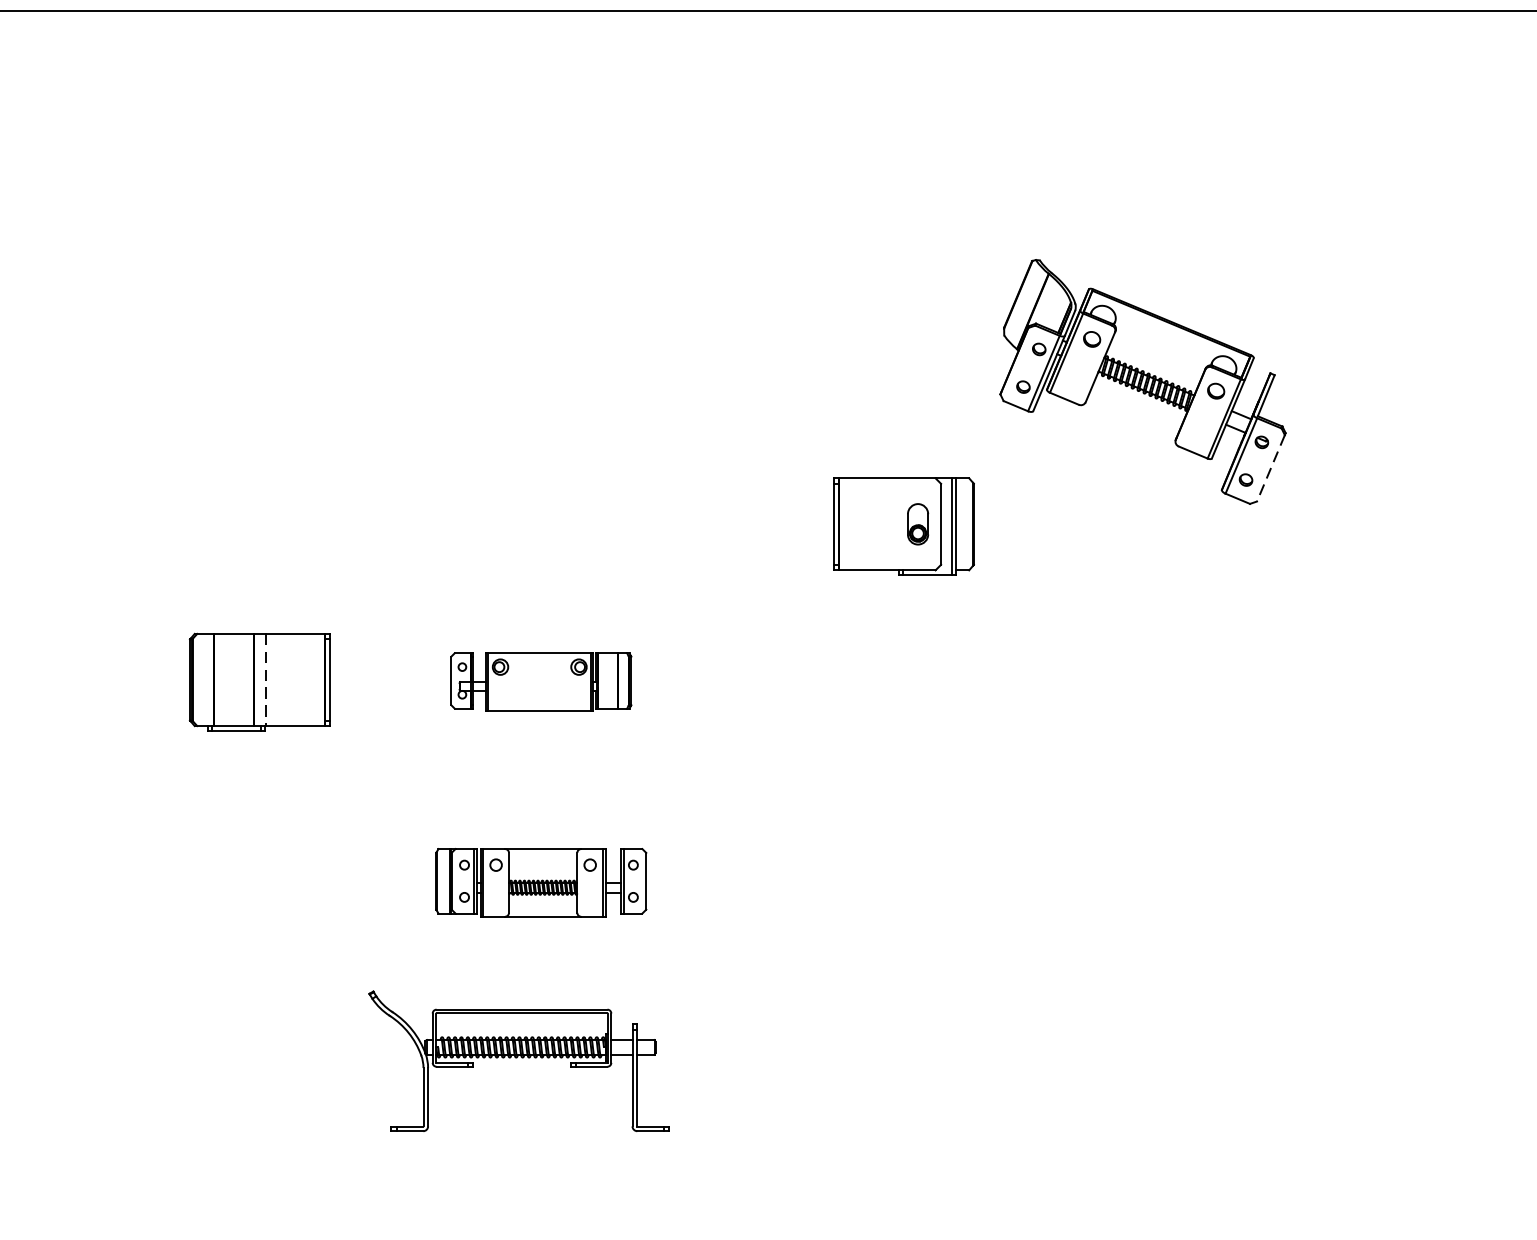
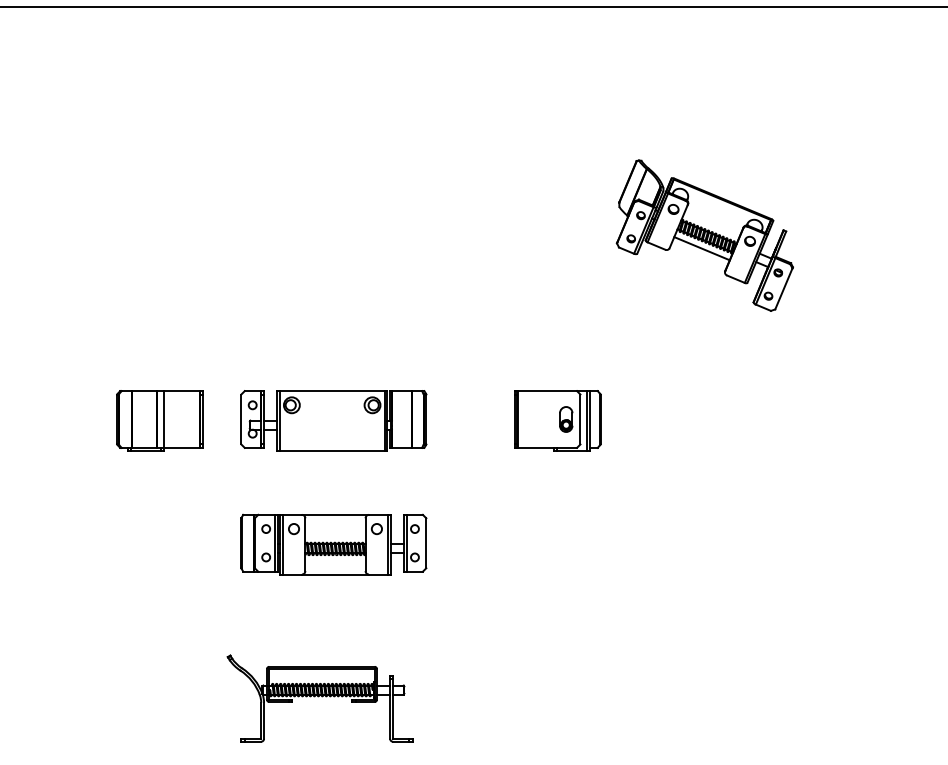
line: (1137, 402) -> (701, 248), added
line: (1270, 469) -> (783, 289), dashed -> solid
part: (903, 525) -> (557, 420), moved
line: (266, 679) -> (164, 419), dashed -> solid
part: (540, 681) -> (333, 420), size x1.67
part: (540, 882) -> (333, 544), size x1.43
part: (517, 1061) -> (319, 698), moved

